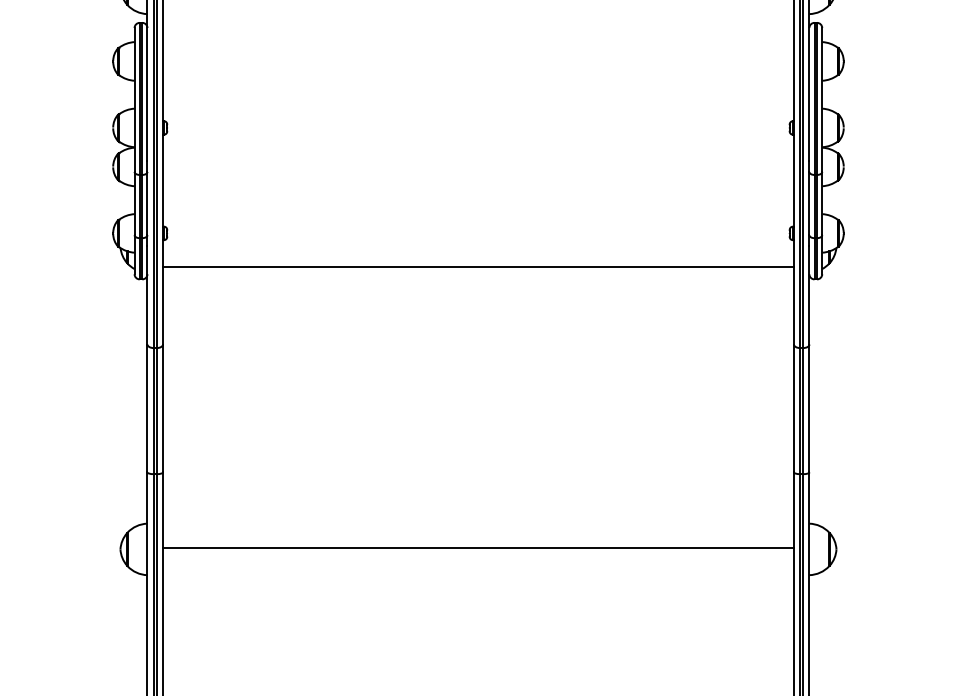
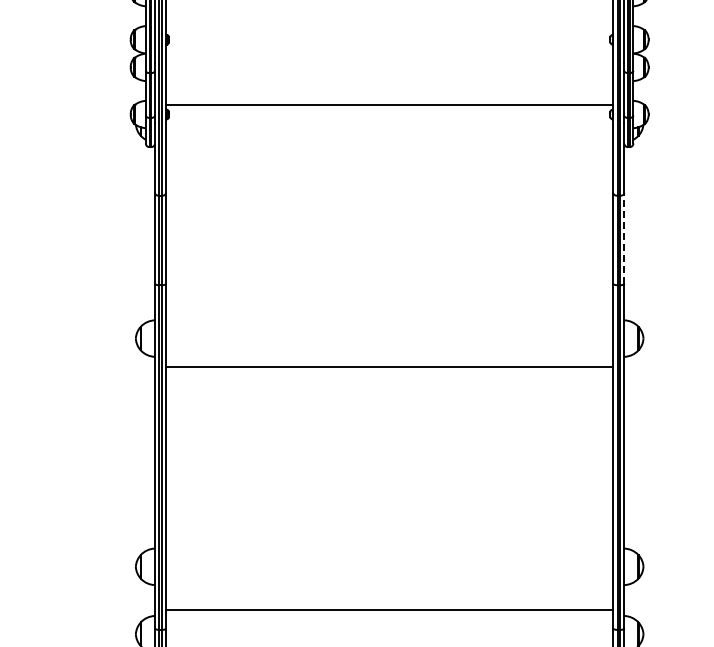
line: (478, 267) -> (389, 104), moved
line: (809, 408) -> (624, 238), solid -> dashed
line: (478, 547) -> (389, 367), moved

